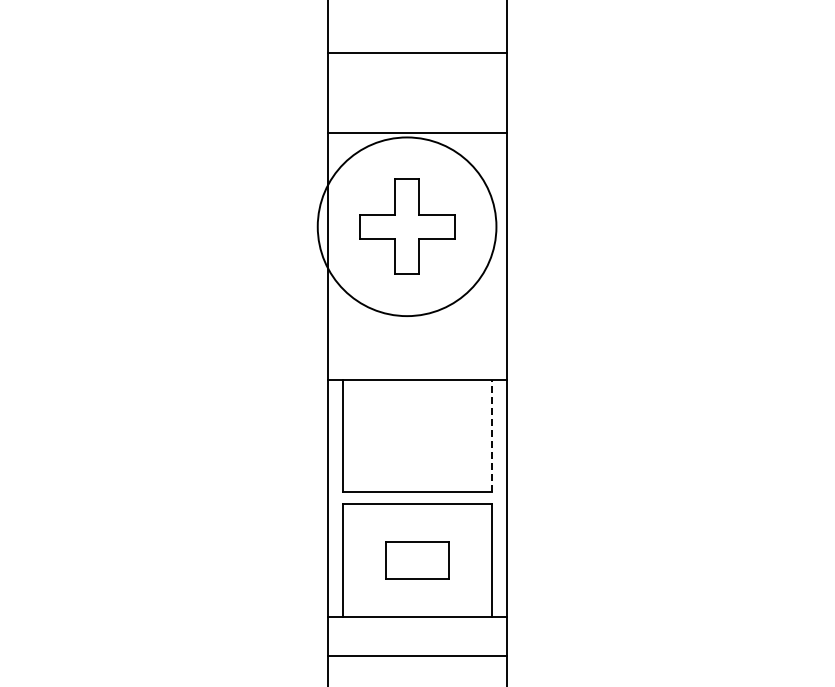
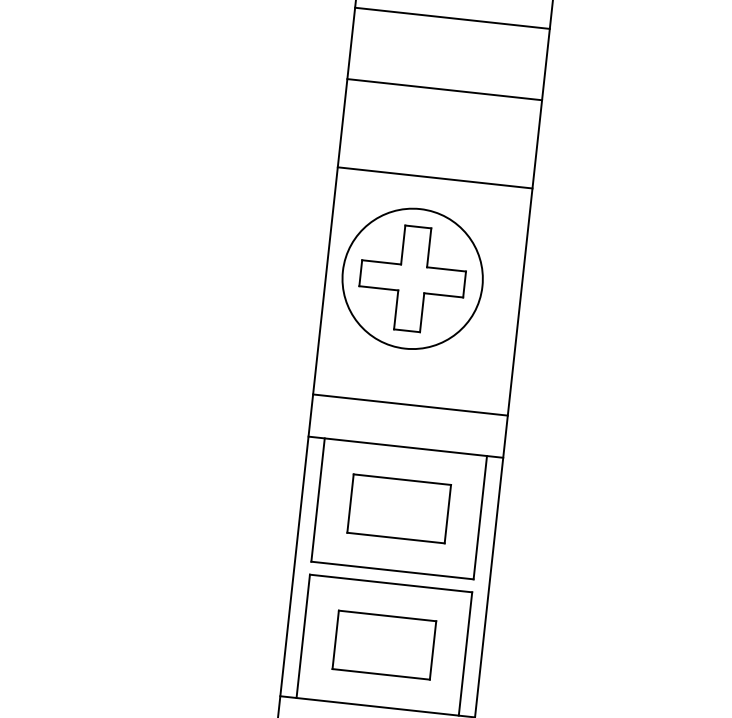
circle: (406, 226) -> (412, 278), size x0.71
line: (417, 341) -> (410, 405), added
part: (417, 435) -> (399, 508), added
line: (491, 435) -> (480, 517), dashed -> solid
part: (417, 560) -> (384, 644), size x1.43

